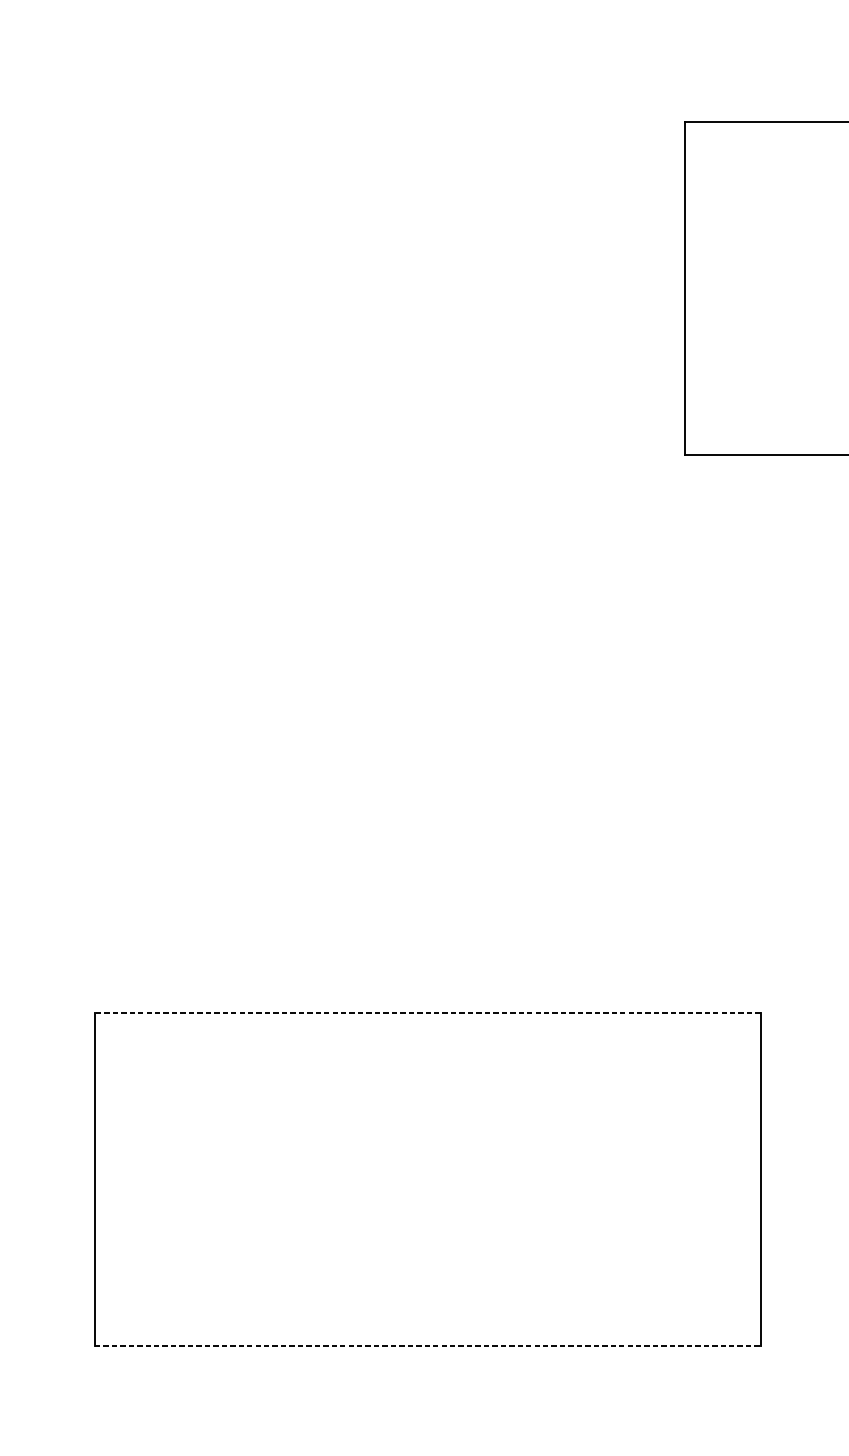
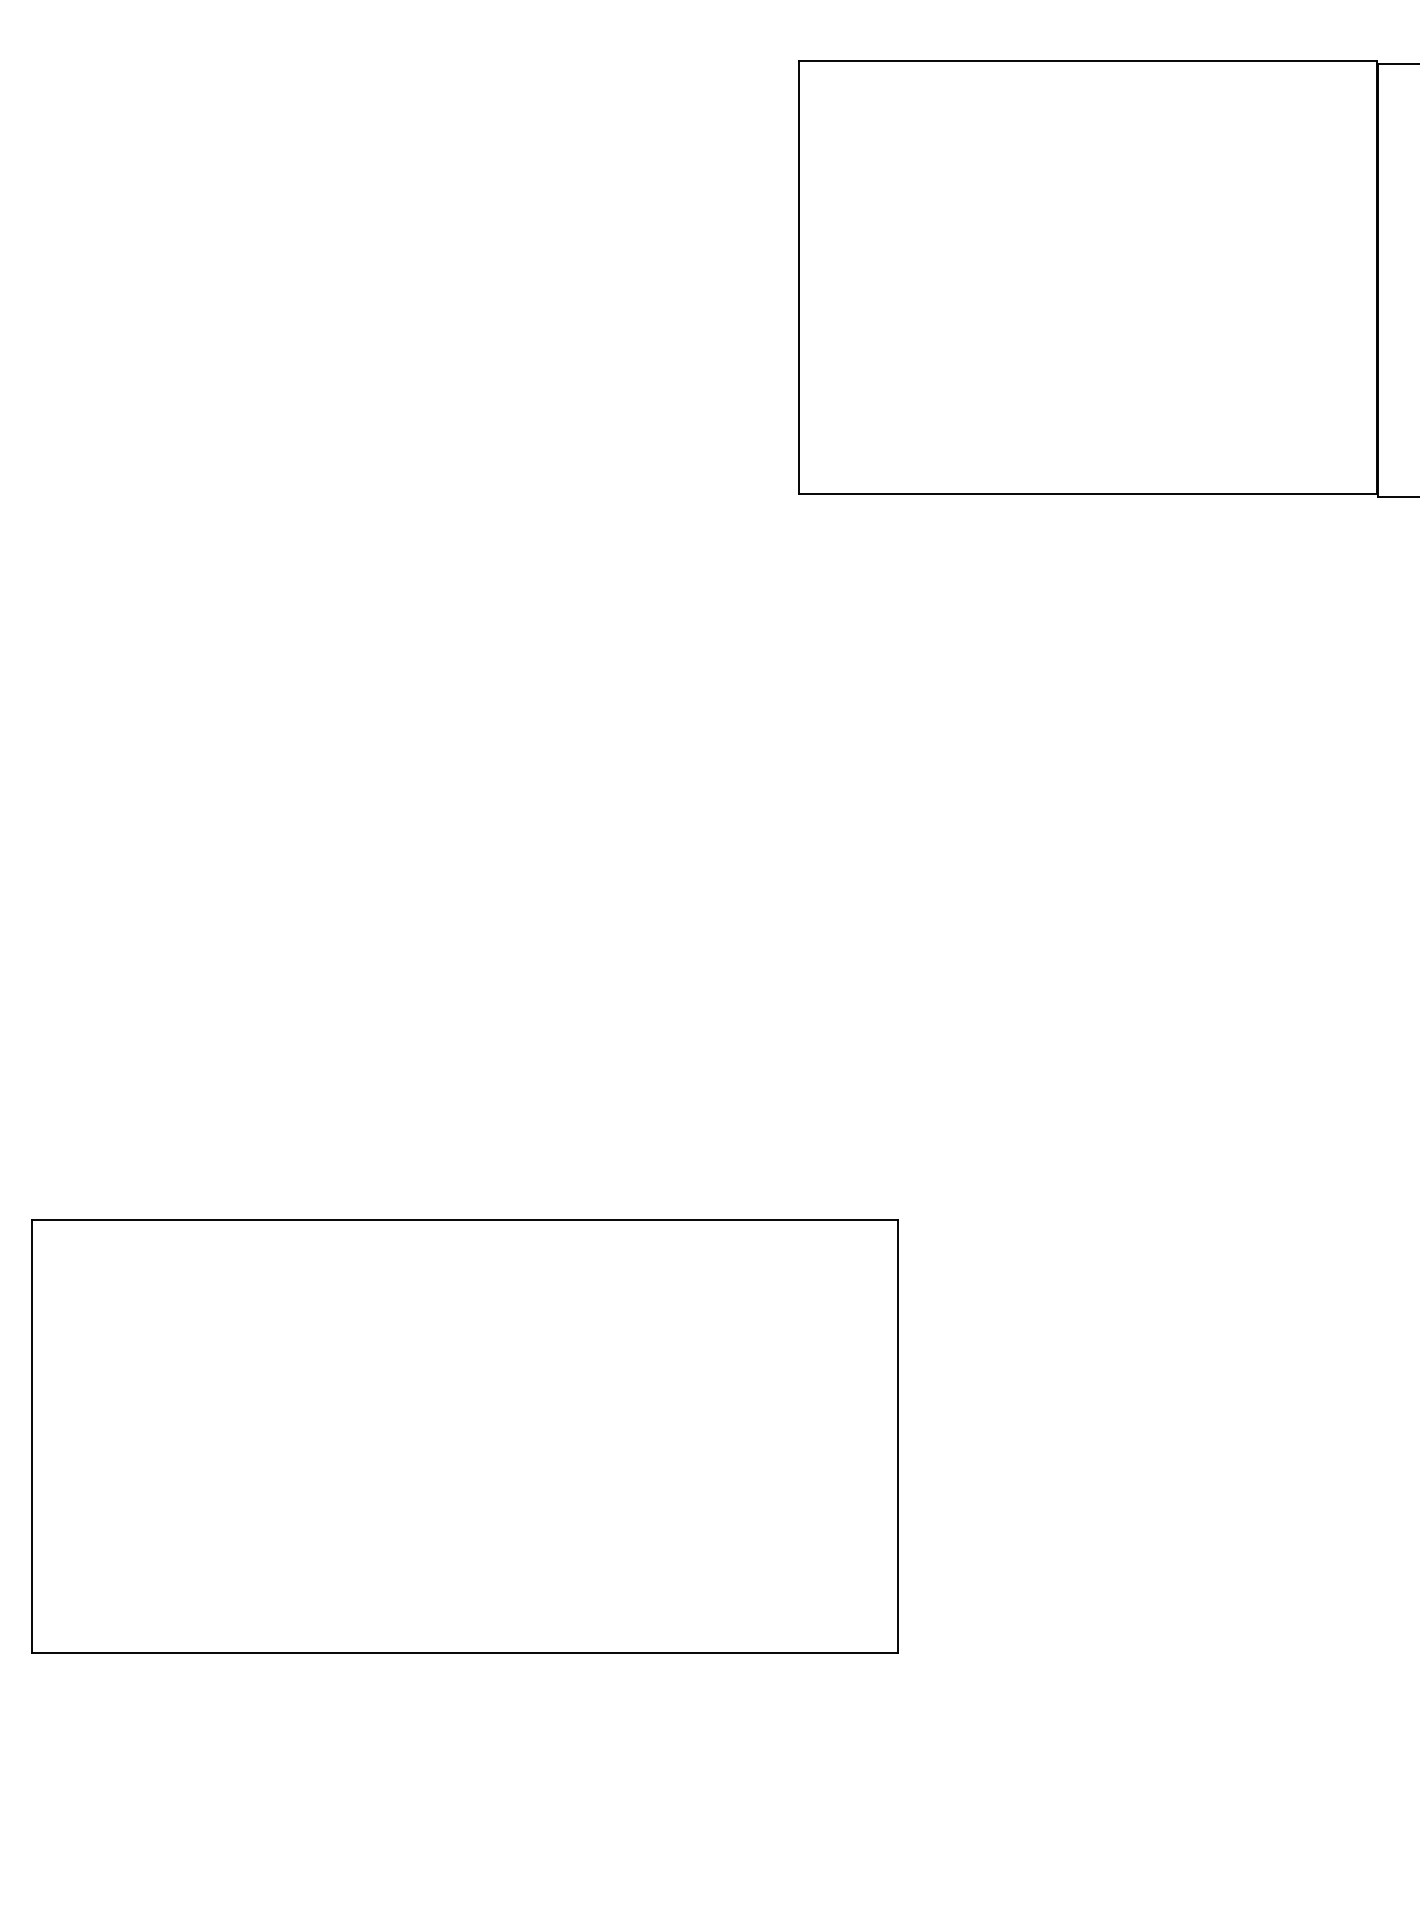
line: (427, 1013) -> (464, 1220), dashed -> solid
line: (428, 1346) -> (465, 1653), dashed -> solid

